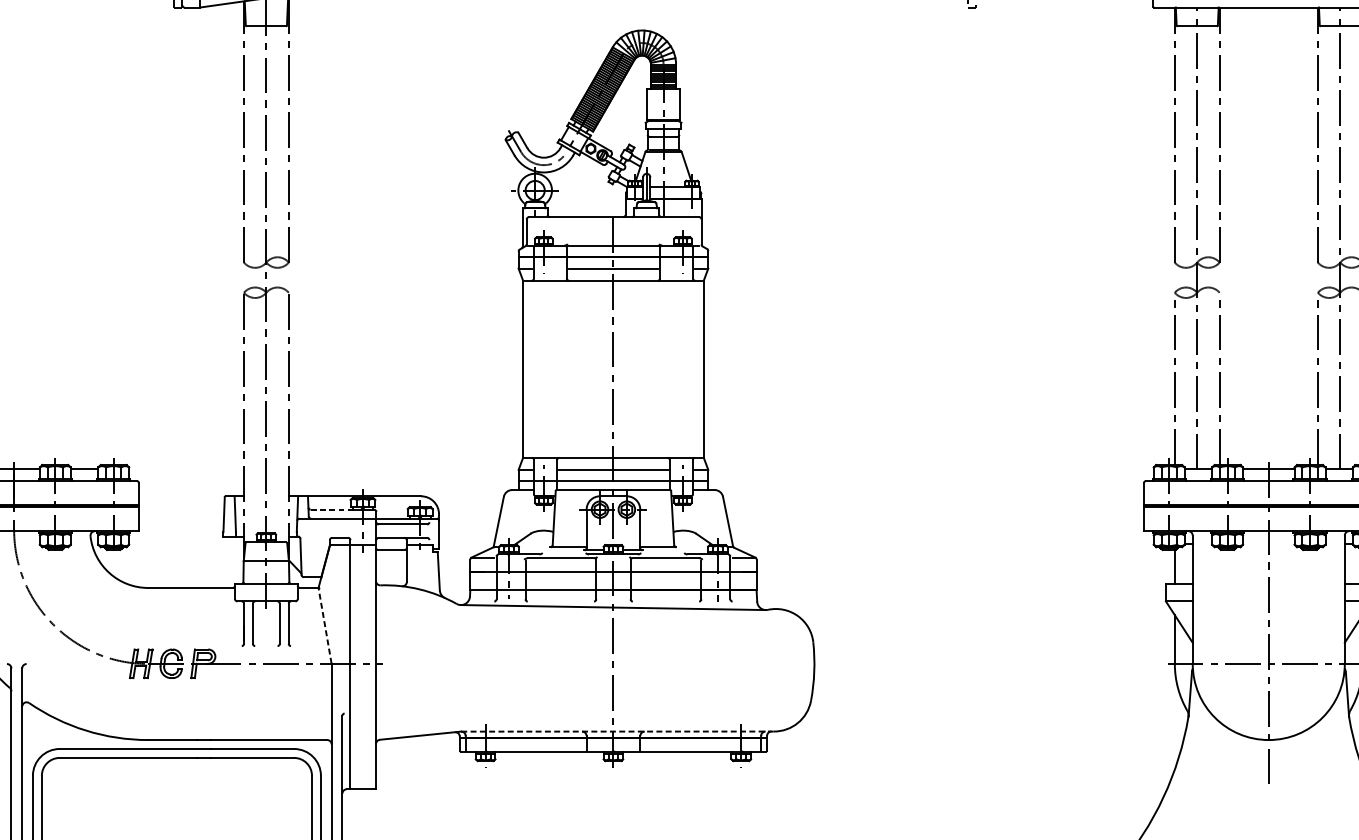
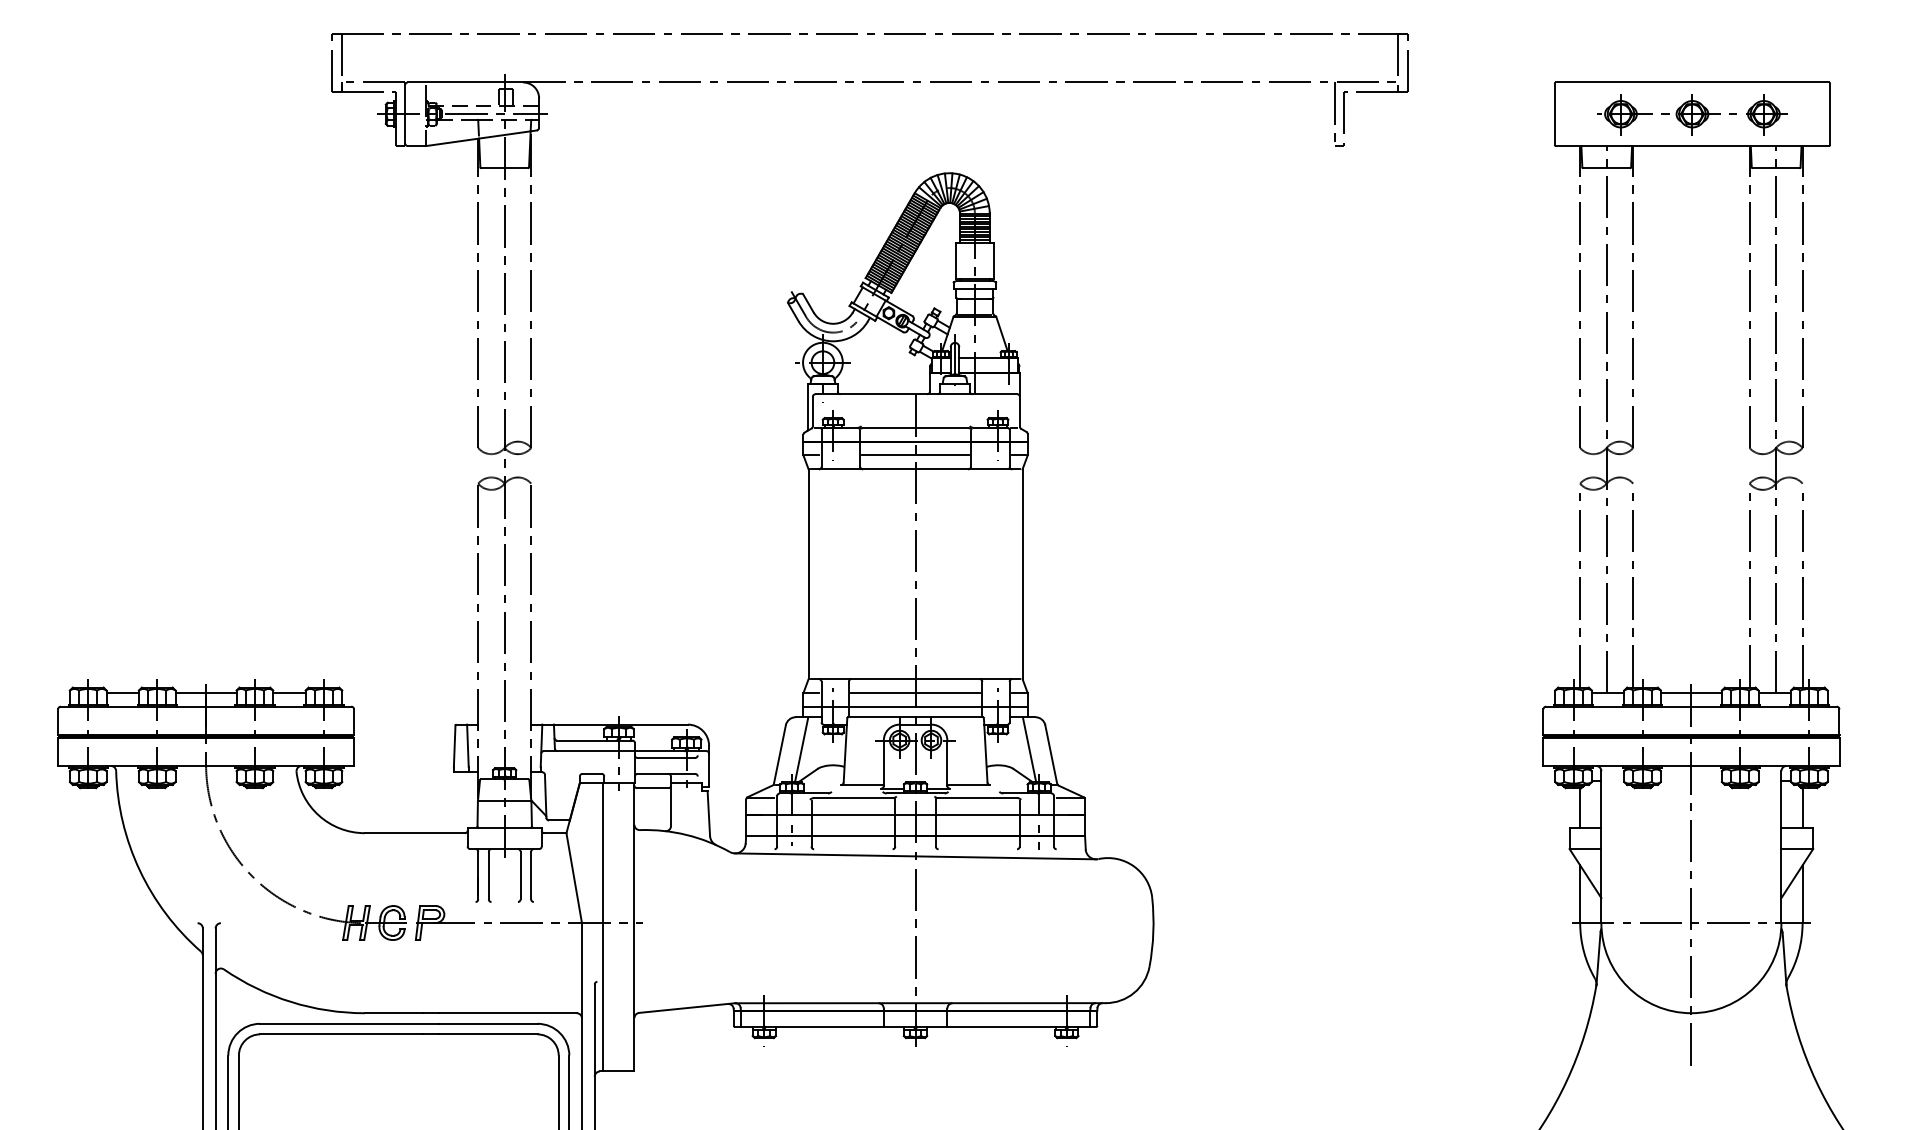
line: (331, 509) -> (581, 740), dashed -> solid
line: (517, 517) -> (801, 749), added
line: (709, 517) -> (1029, 749), added
line: (325, 625) -> (574, 877), dashed -> solid
line: (617, 731) -> (920, 1003), dashed -> solid

